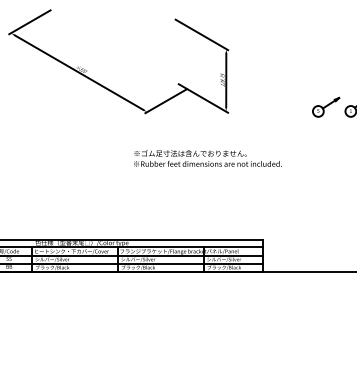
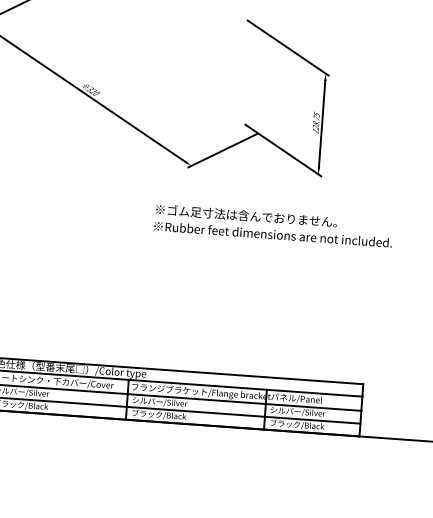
text: (207, 158) -> (273, 225), moved

